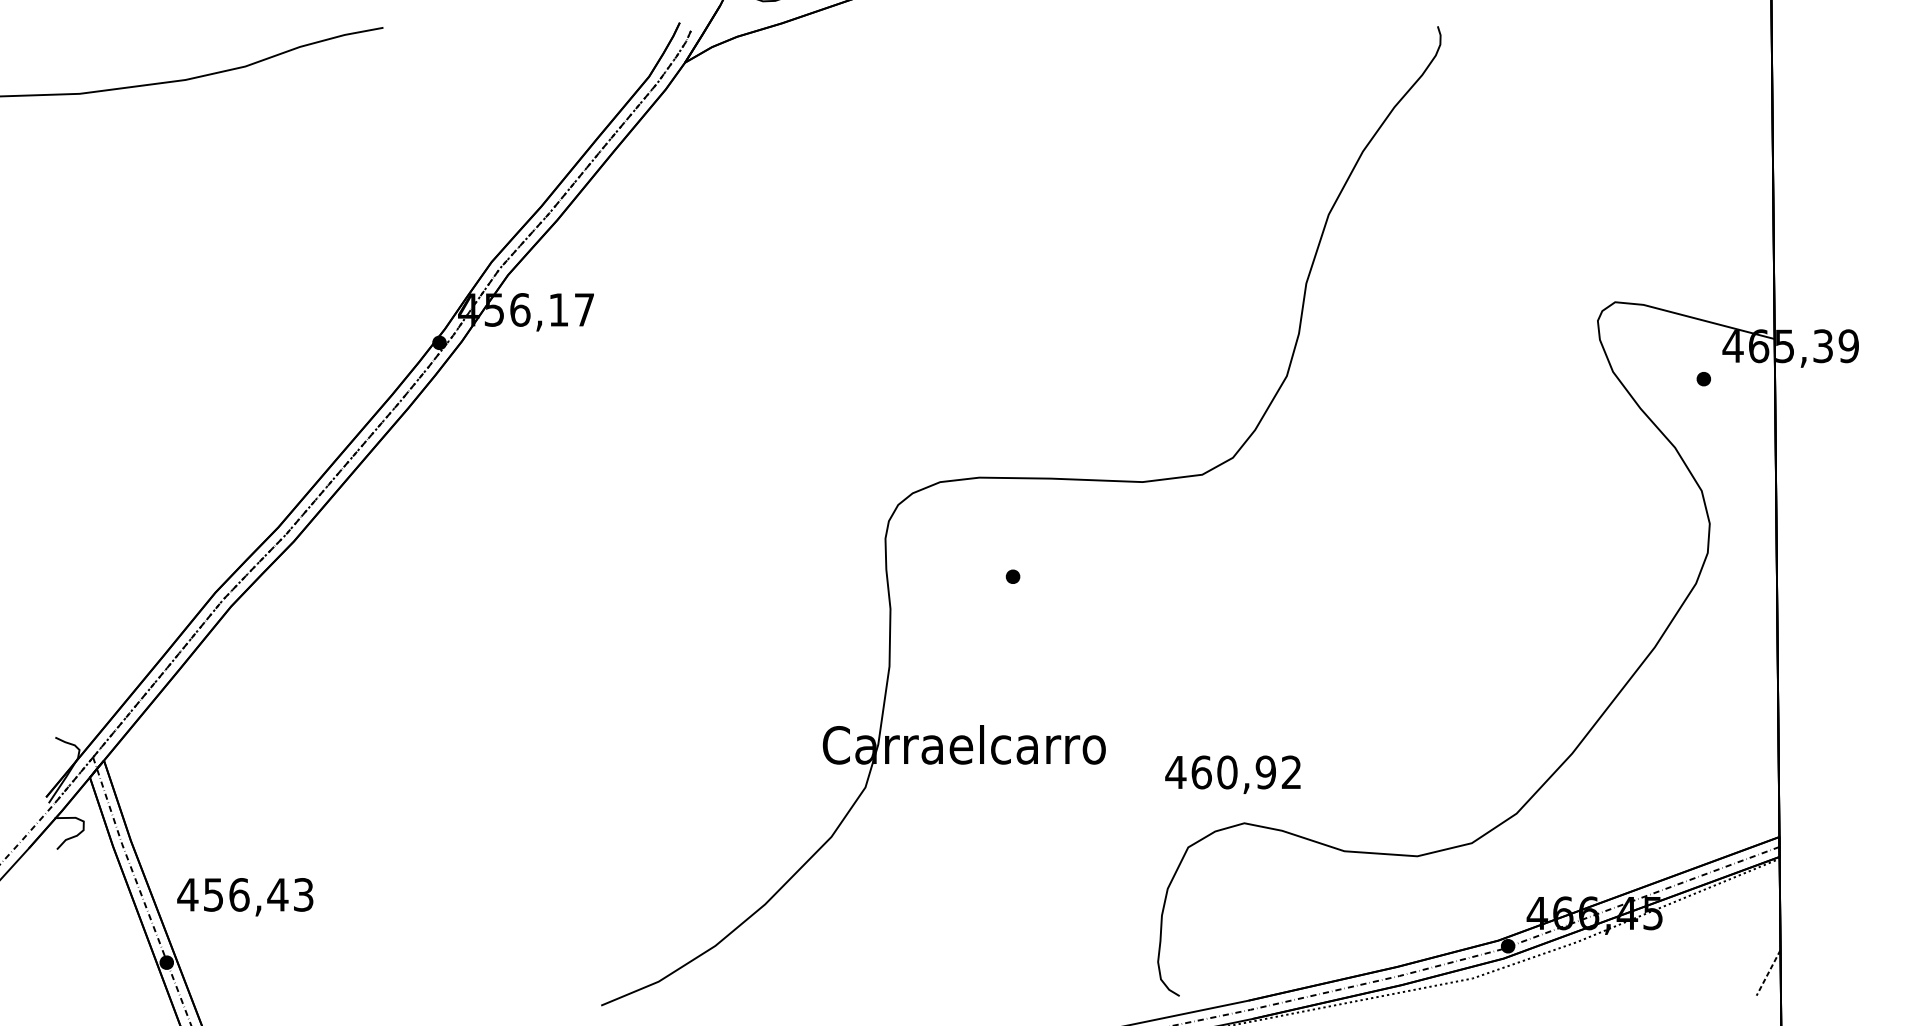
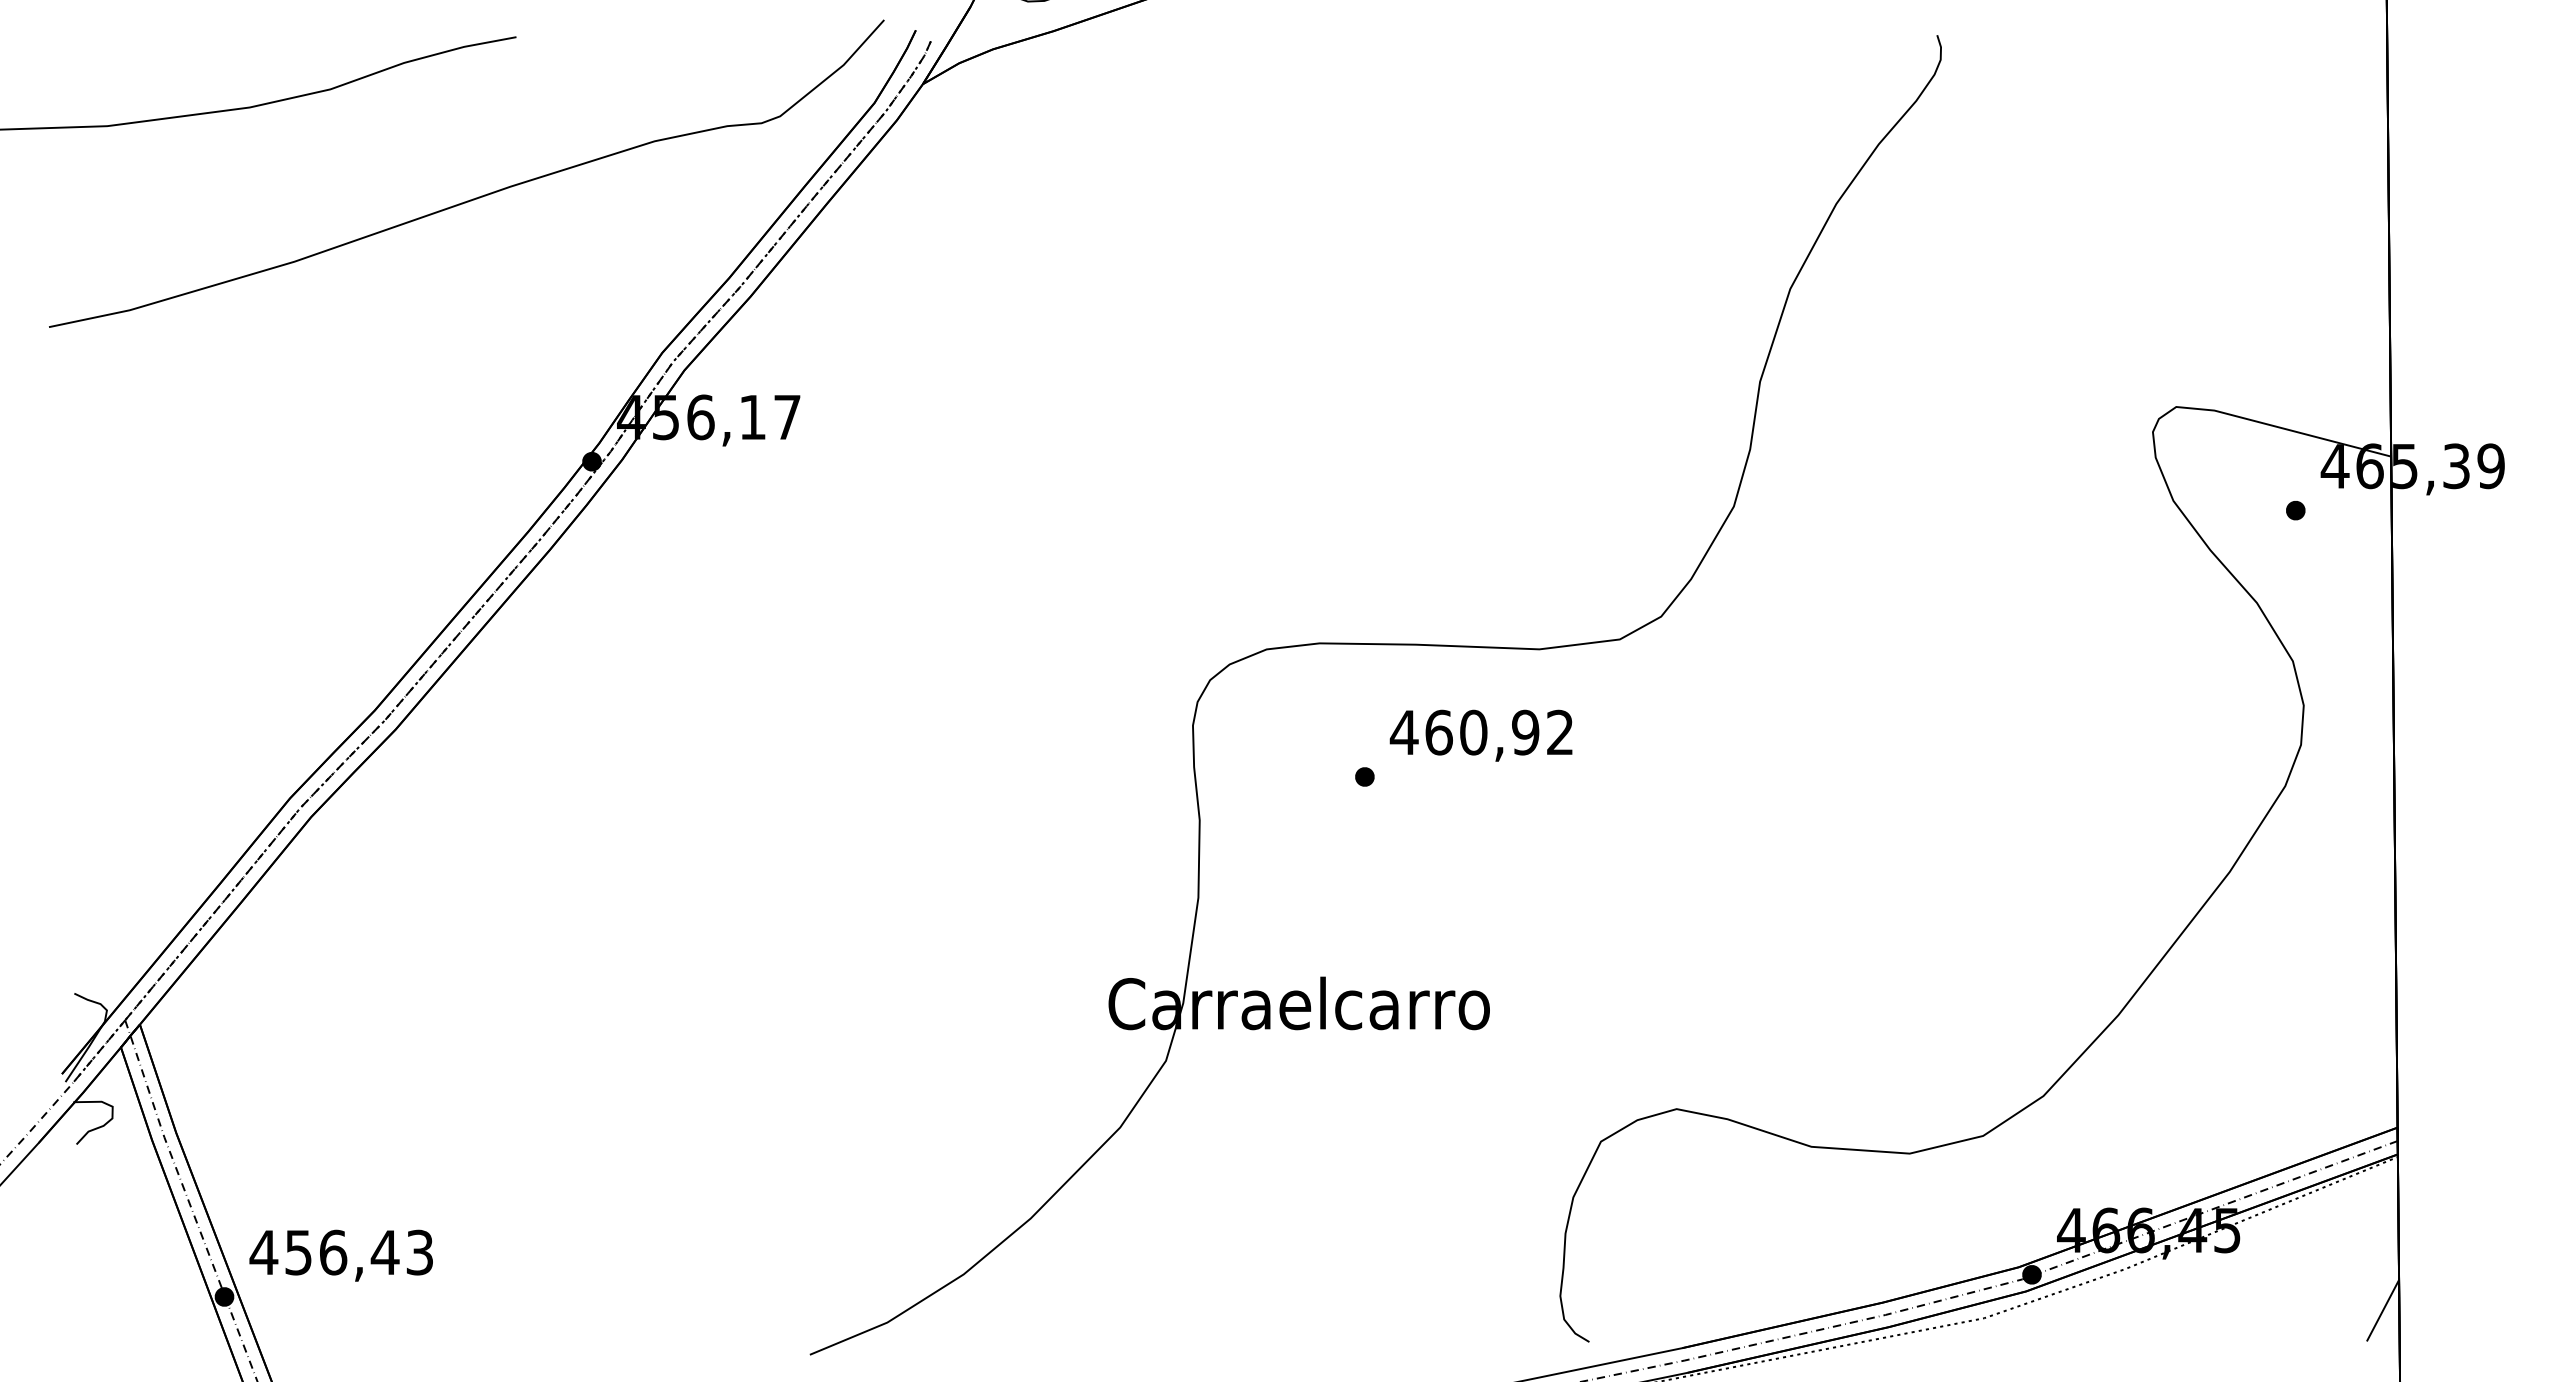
curve: (353, 146) -> (475, 197), added
text: (1232, 774) -> (1480, 735), moved
text: (244, 897) -> (340, 1255), moved
line: (1768, 972) -> (2382, 1310), dashed -> solid

